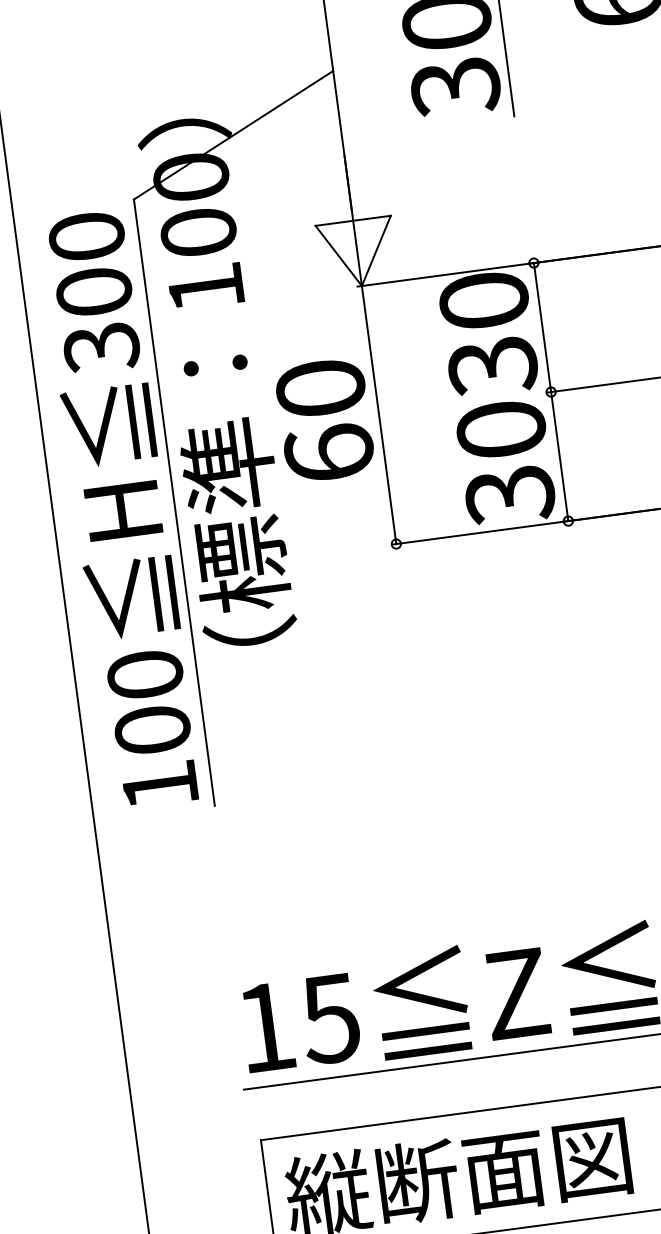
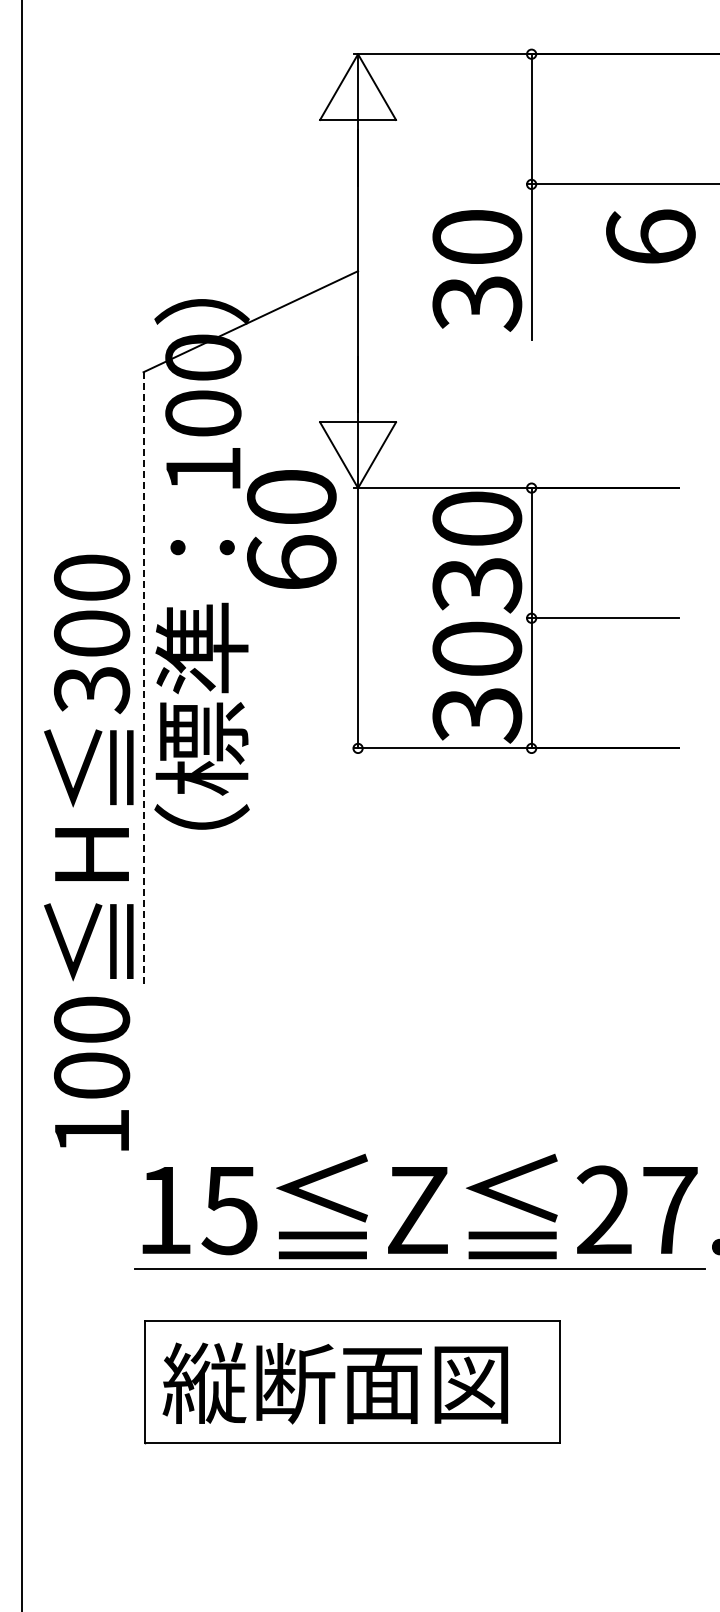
text: (324, 420) -> (291, 529), moved
line: (174, 503) -> (143, 678), solid -> dashed
text: (119, 509) -> (88, 852), moved

